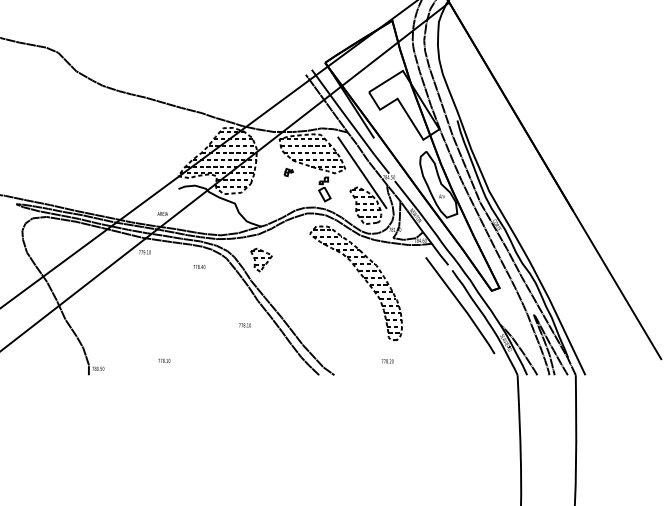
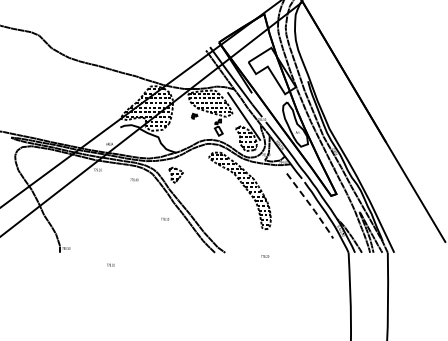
line: (462, 306) -> (311, 206), solid -> dashed
text: (163, 359) -> (110, 264), moved
text: (388, 361) -> (265, 256), moved

